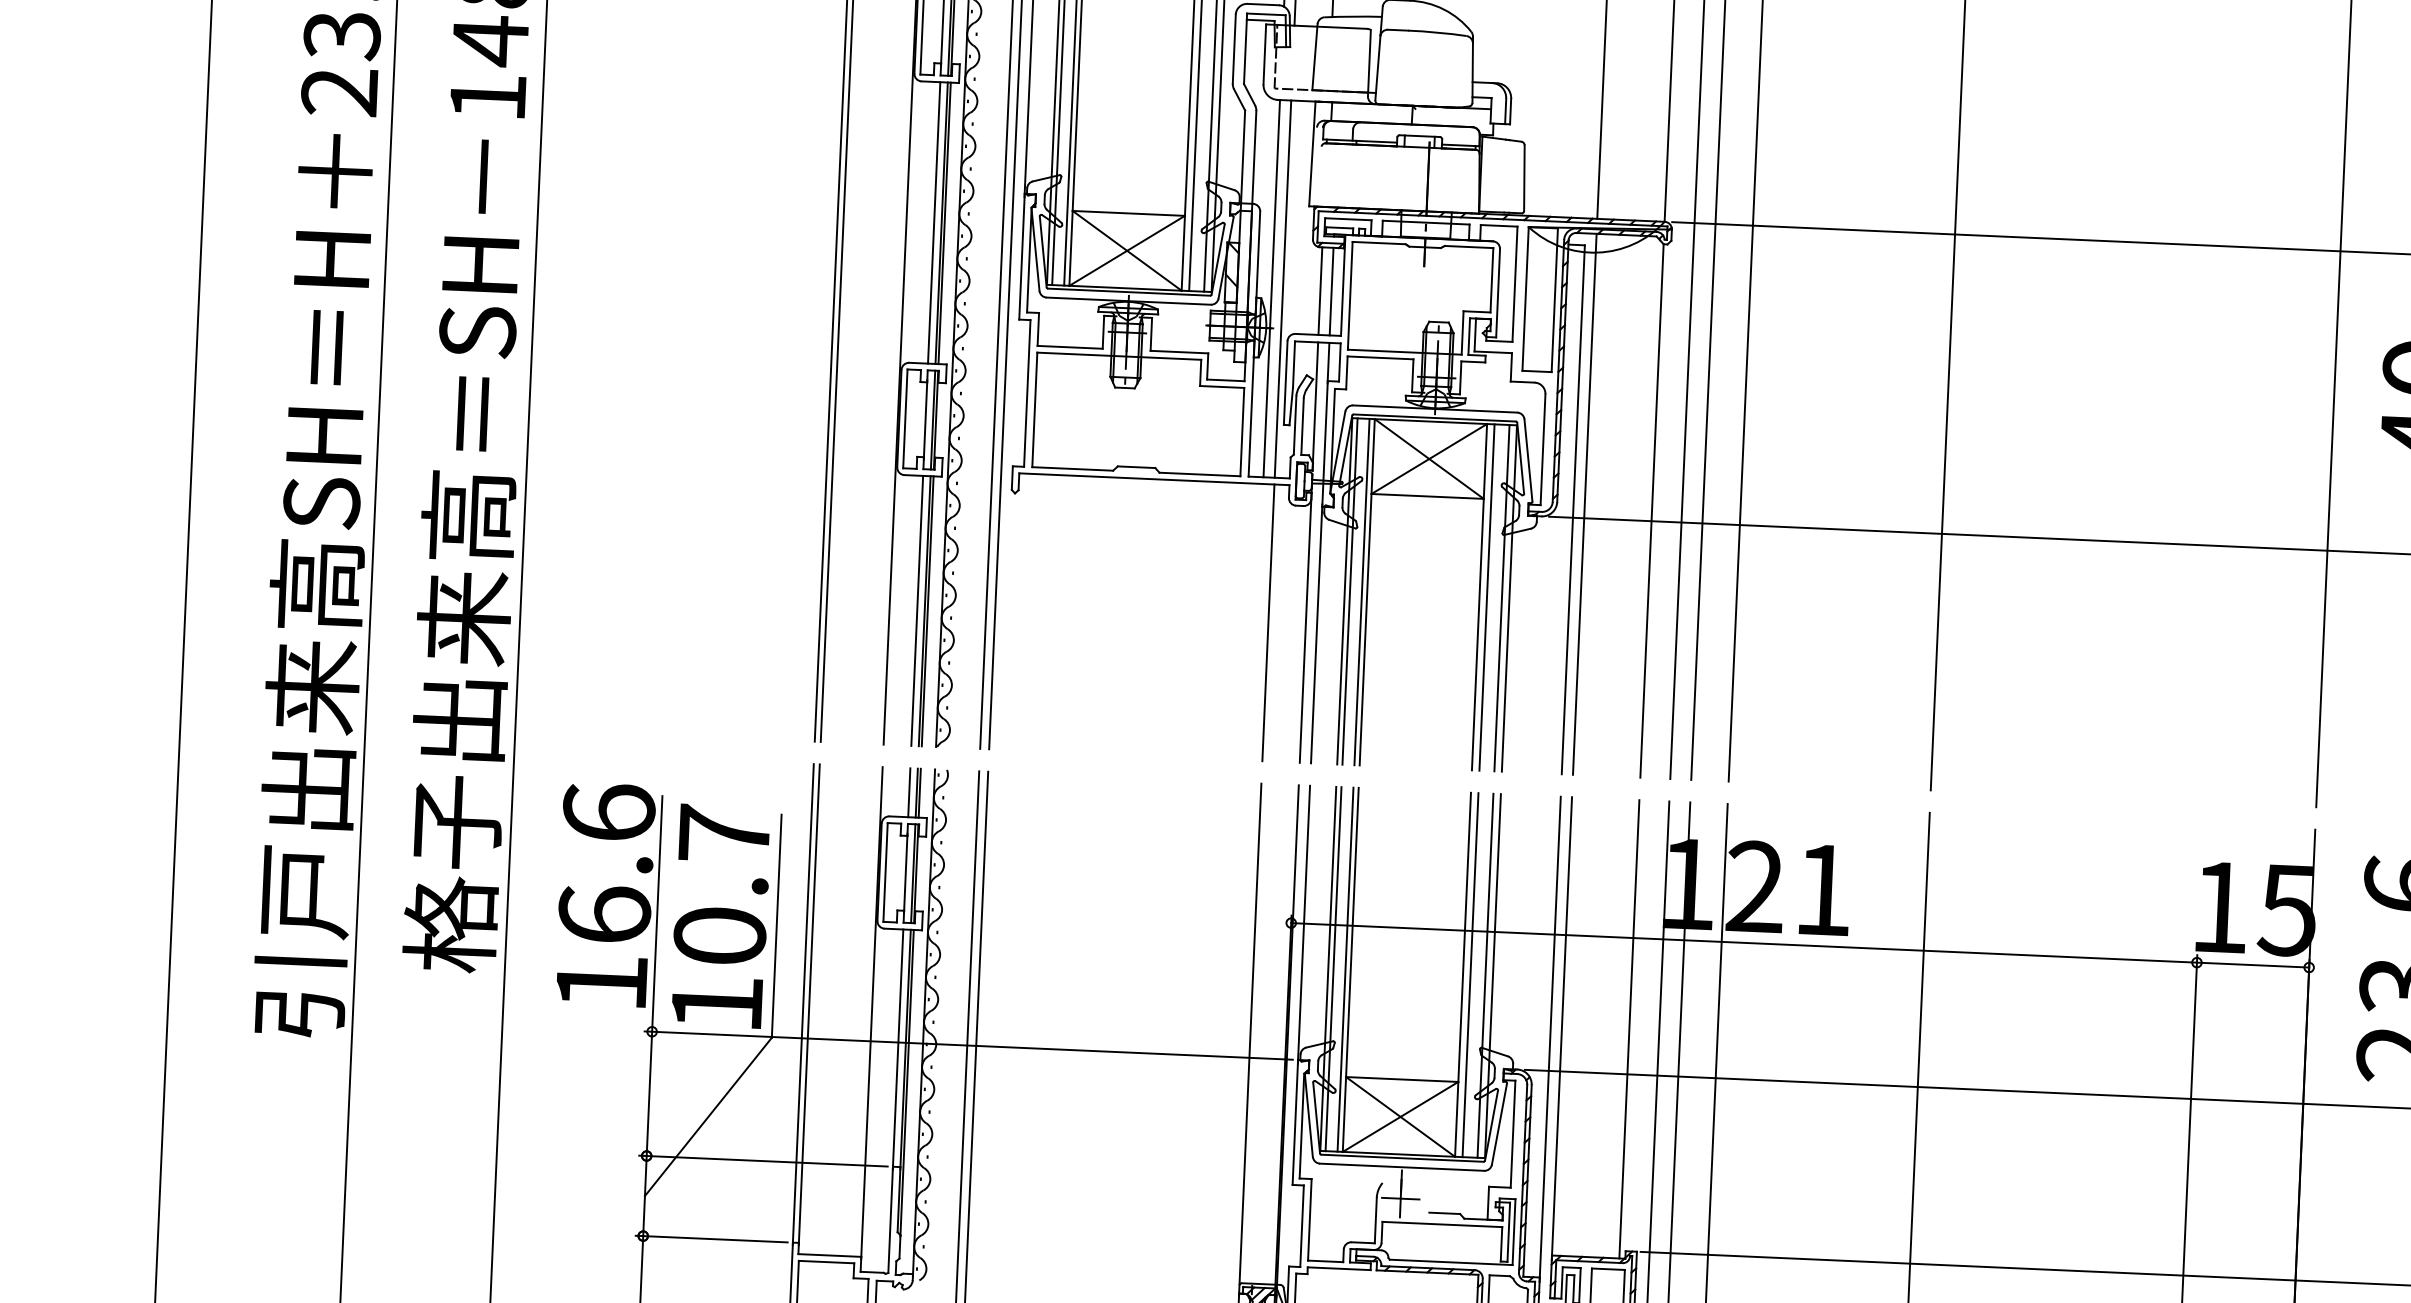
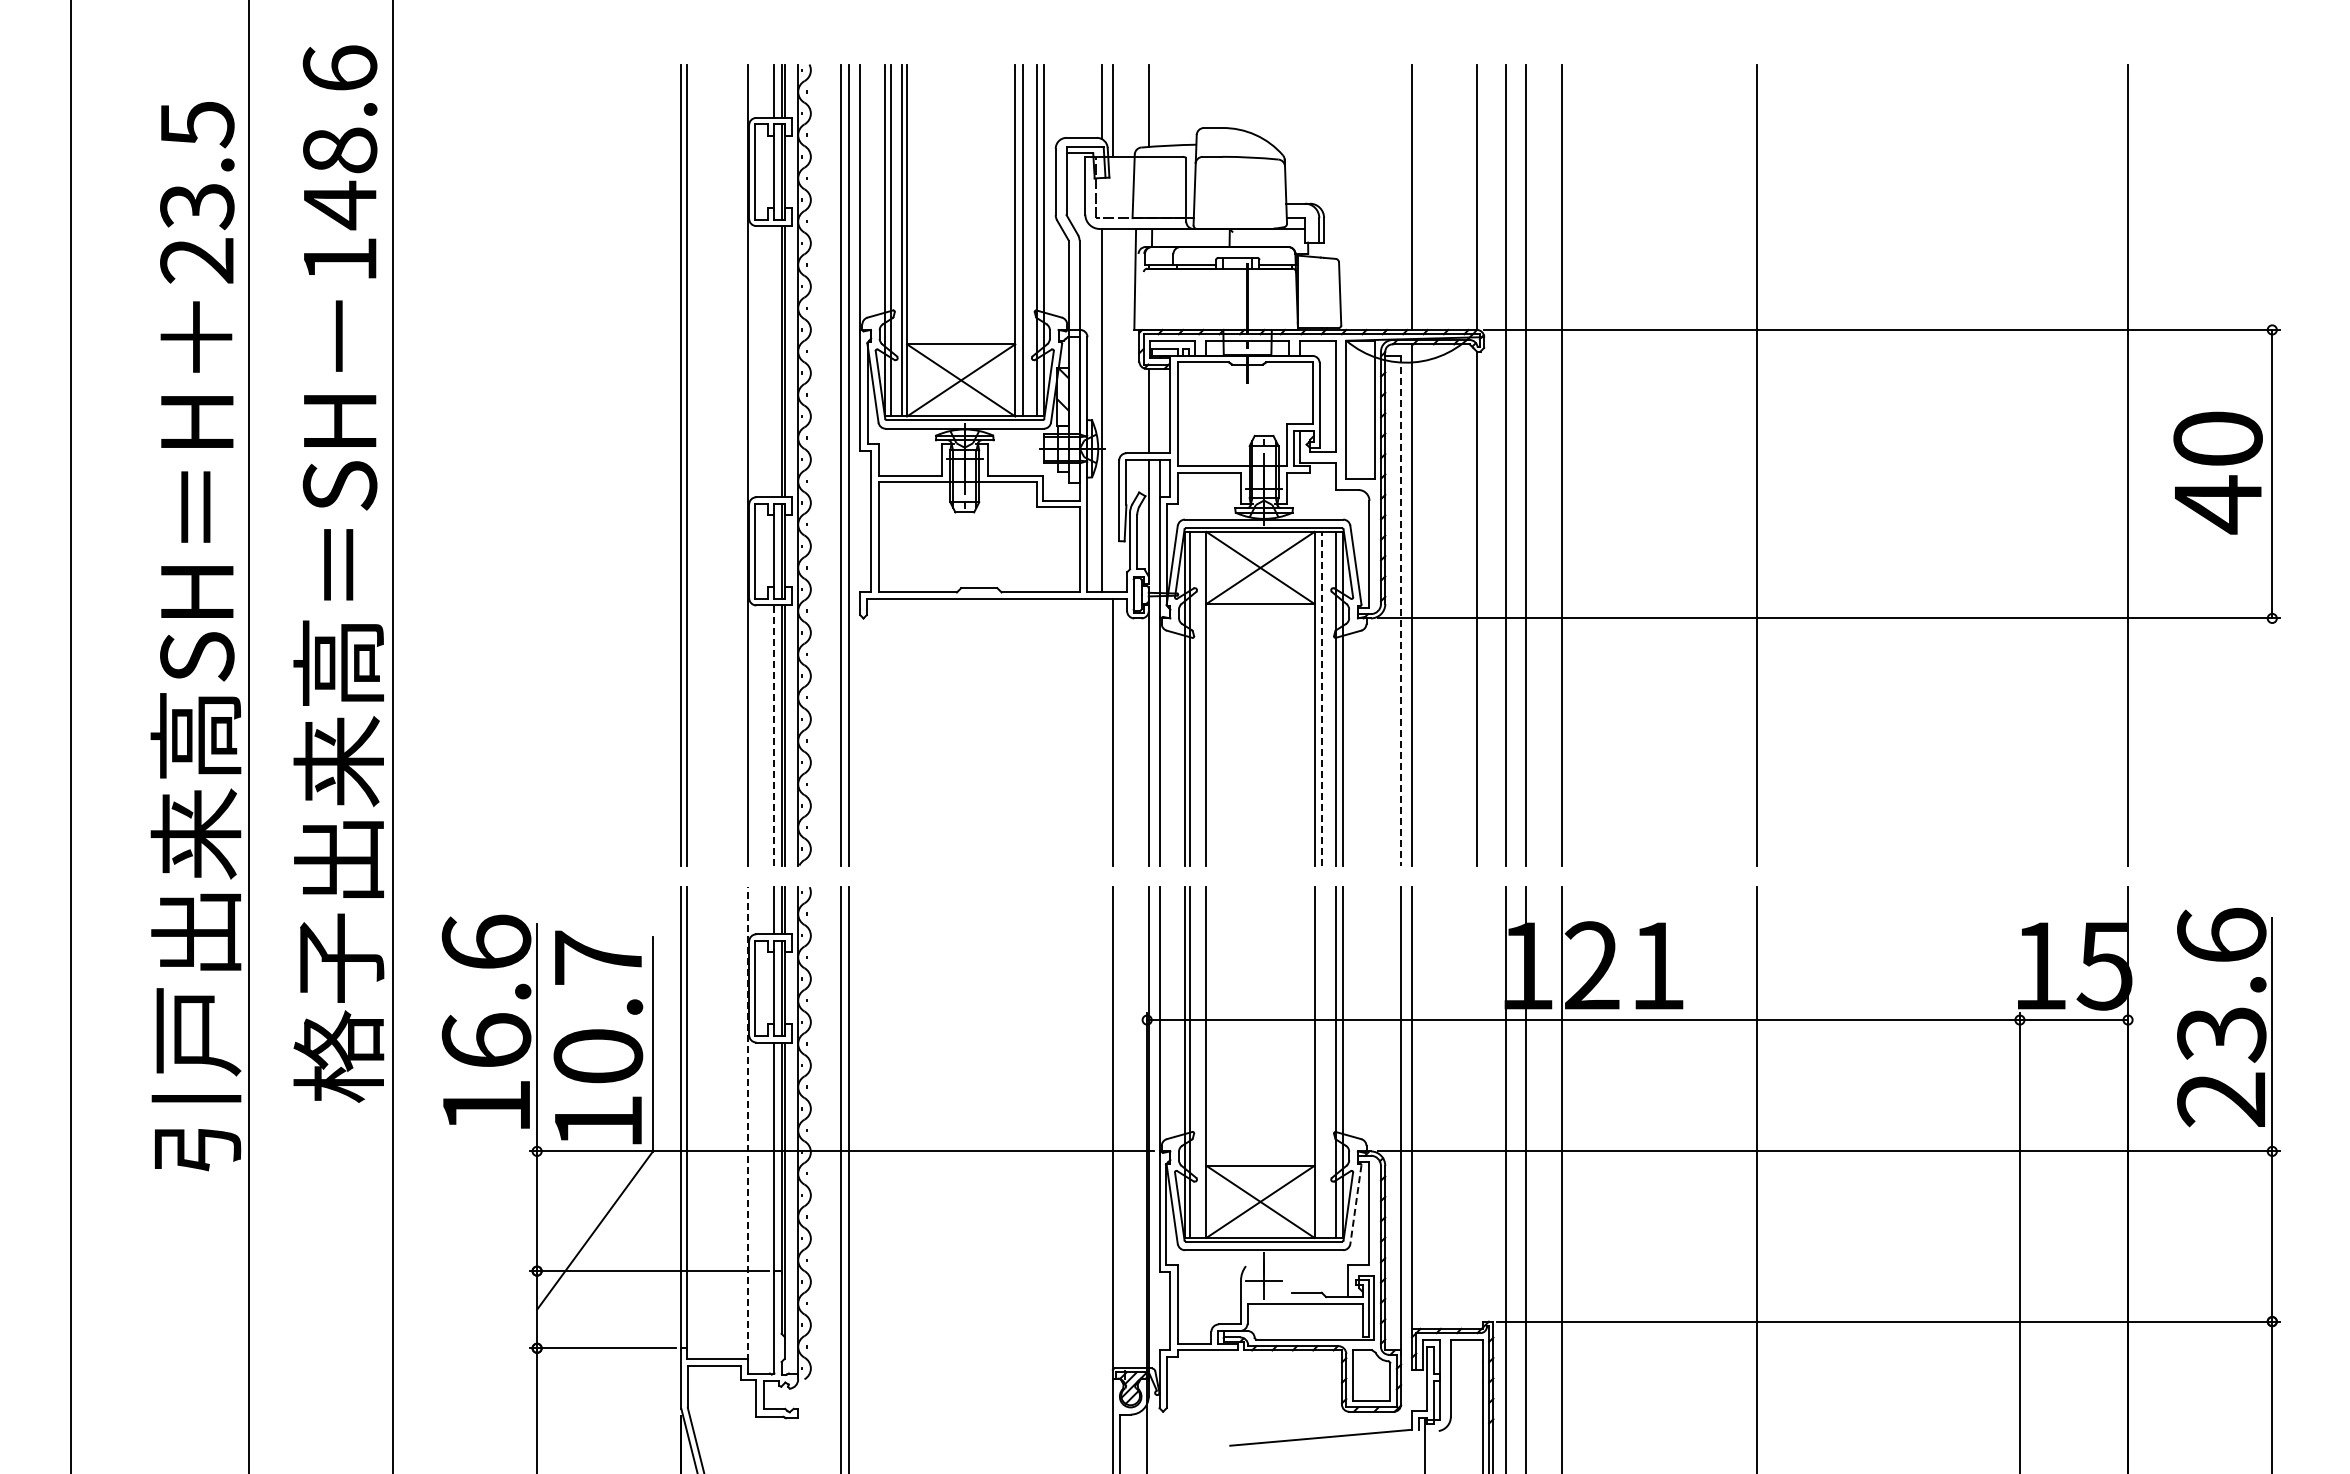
line: (934, 222) -> (774, 361), removed
line: (1282, 288) -> (1112, 410), removed
line: (1331, 291) -> (1159, 410), removed
line: (1573, 509) -> (1401, 610), solid -> dashed
line: (1362, 591) -> (1201, 698), removed
line: (1486, 597) -> (1321, 698), solid -> dashed
line: (917, 610) -> (774, 735), solid -> dashed
line: (1345, 969) -> (1201, 1062), removed
line: (1470, 975) -> (1321, 1062), removed
line: (871, 1013) -> (747, 1124), solid -> dashed
line: (1629, 1028) -> (1476, 1107), removed
line: (1499, 1123) -> (1355, 1204), solid -> dashed

